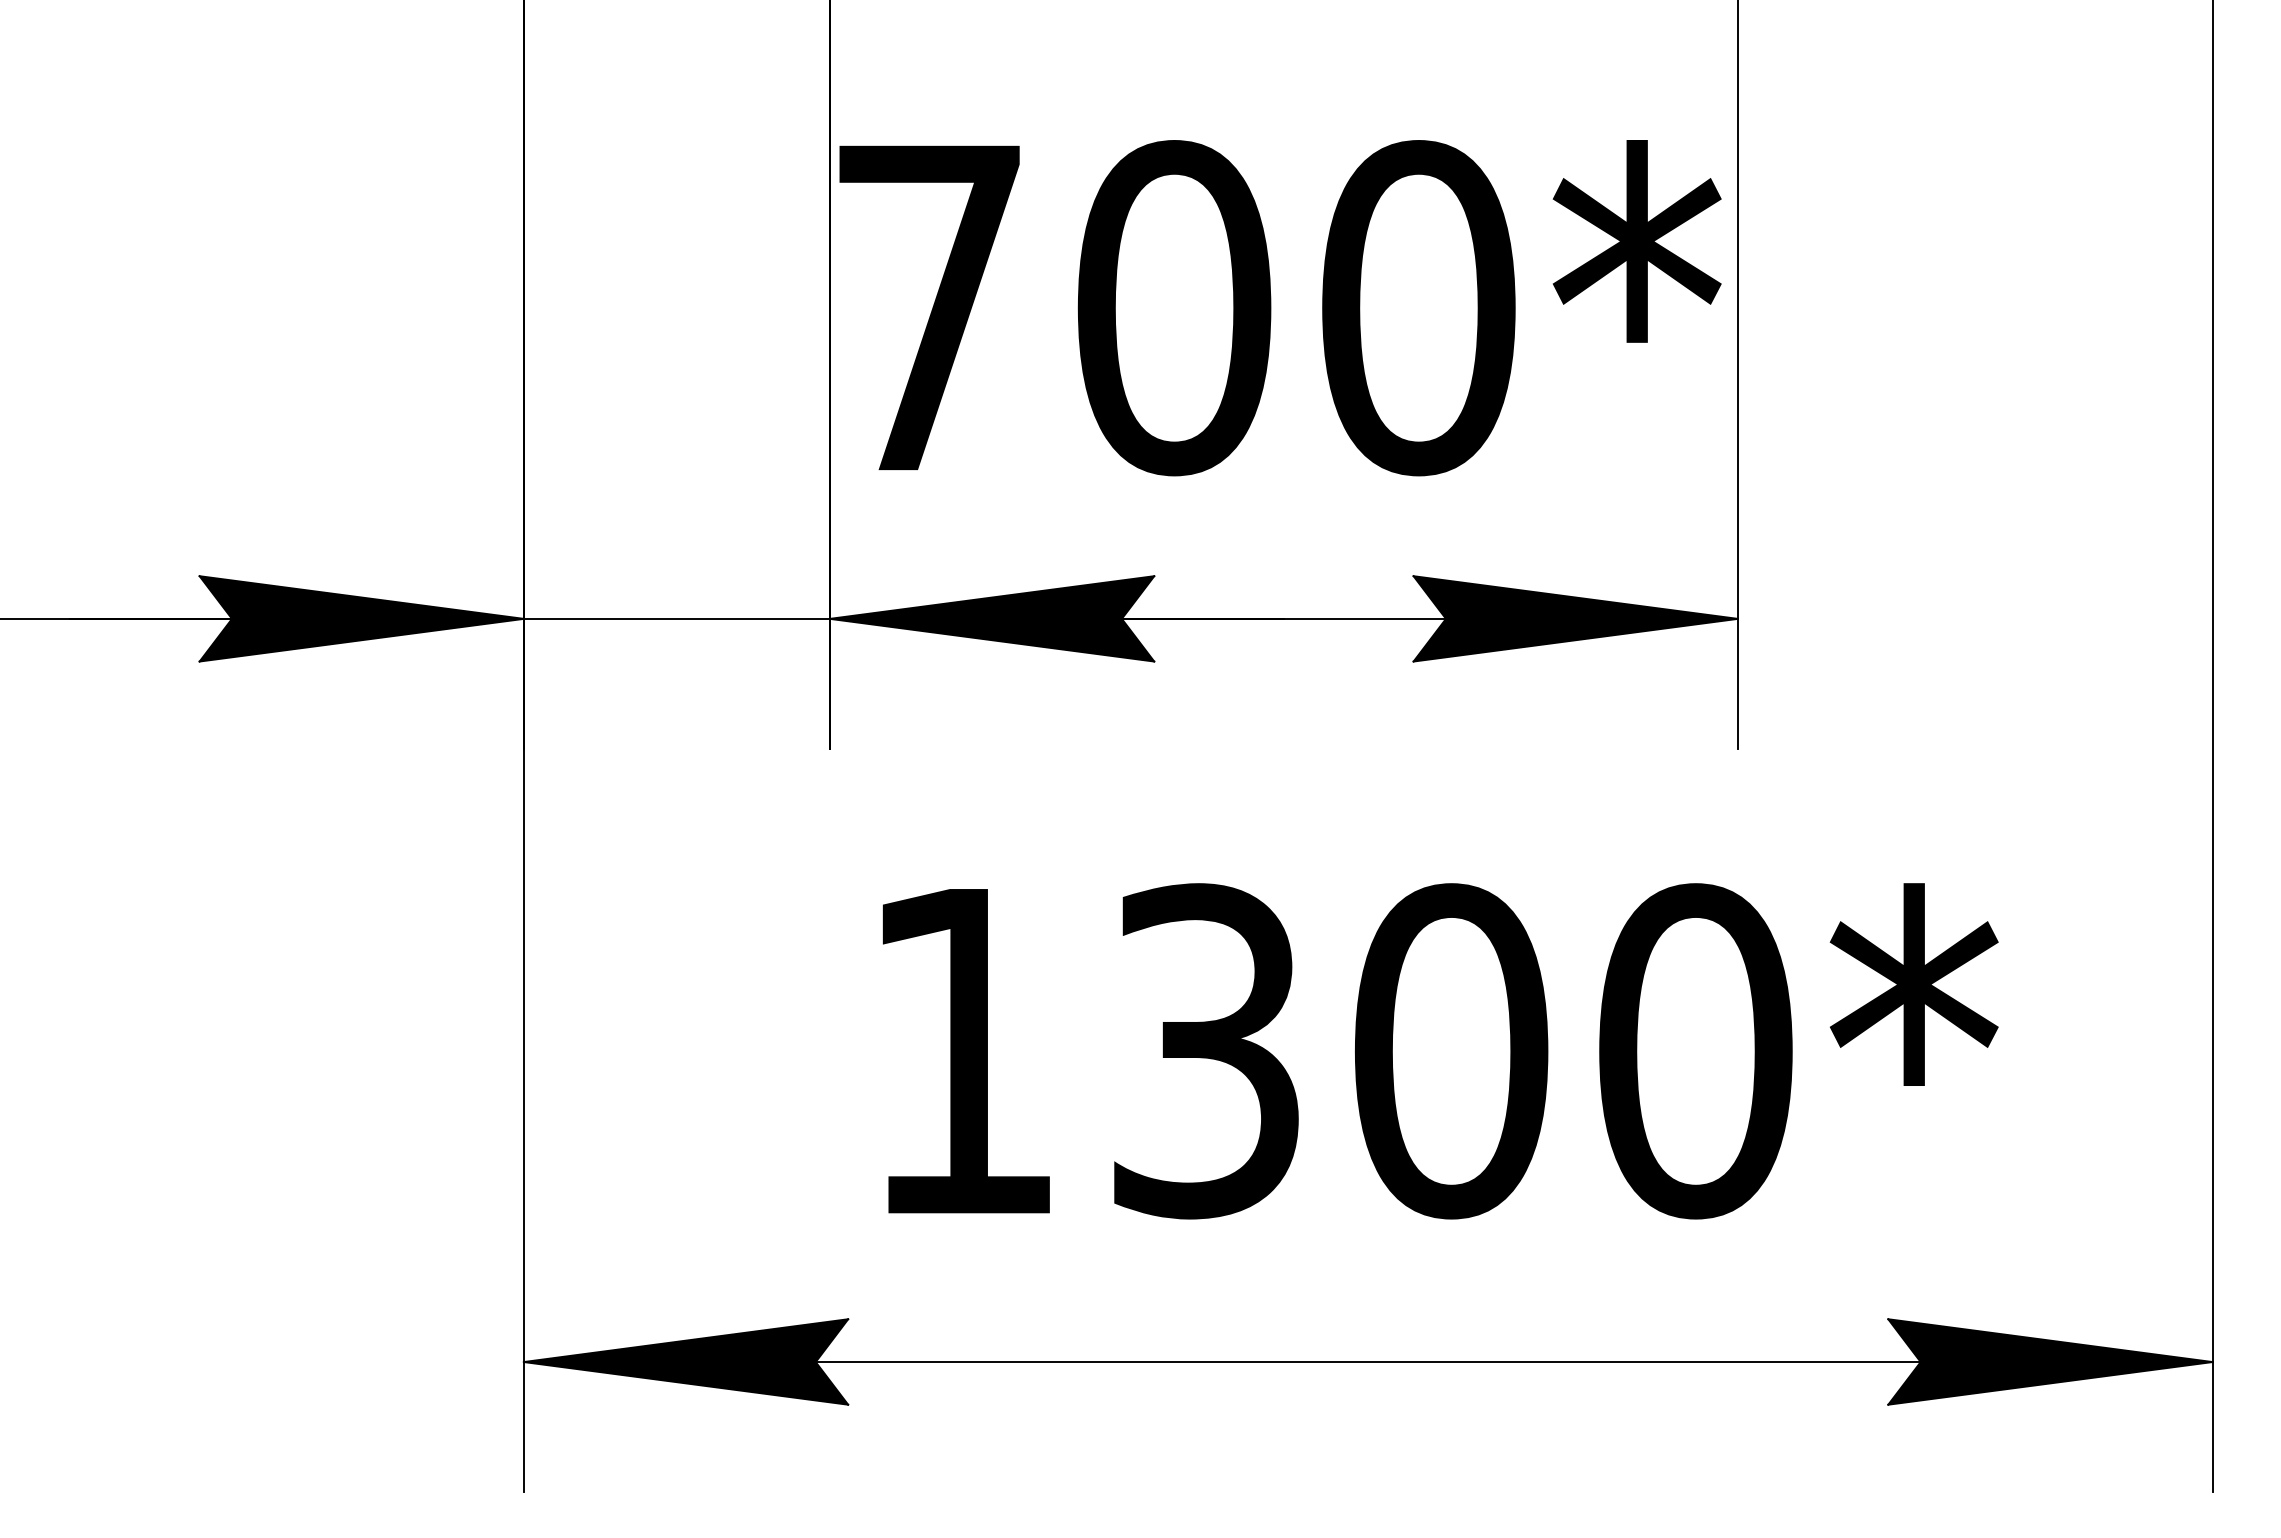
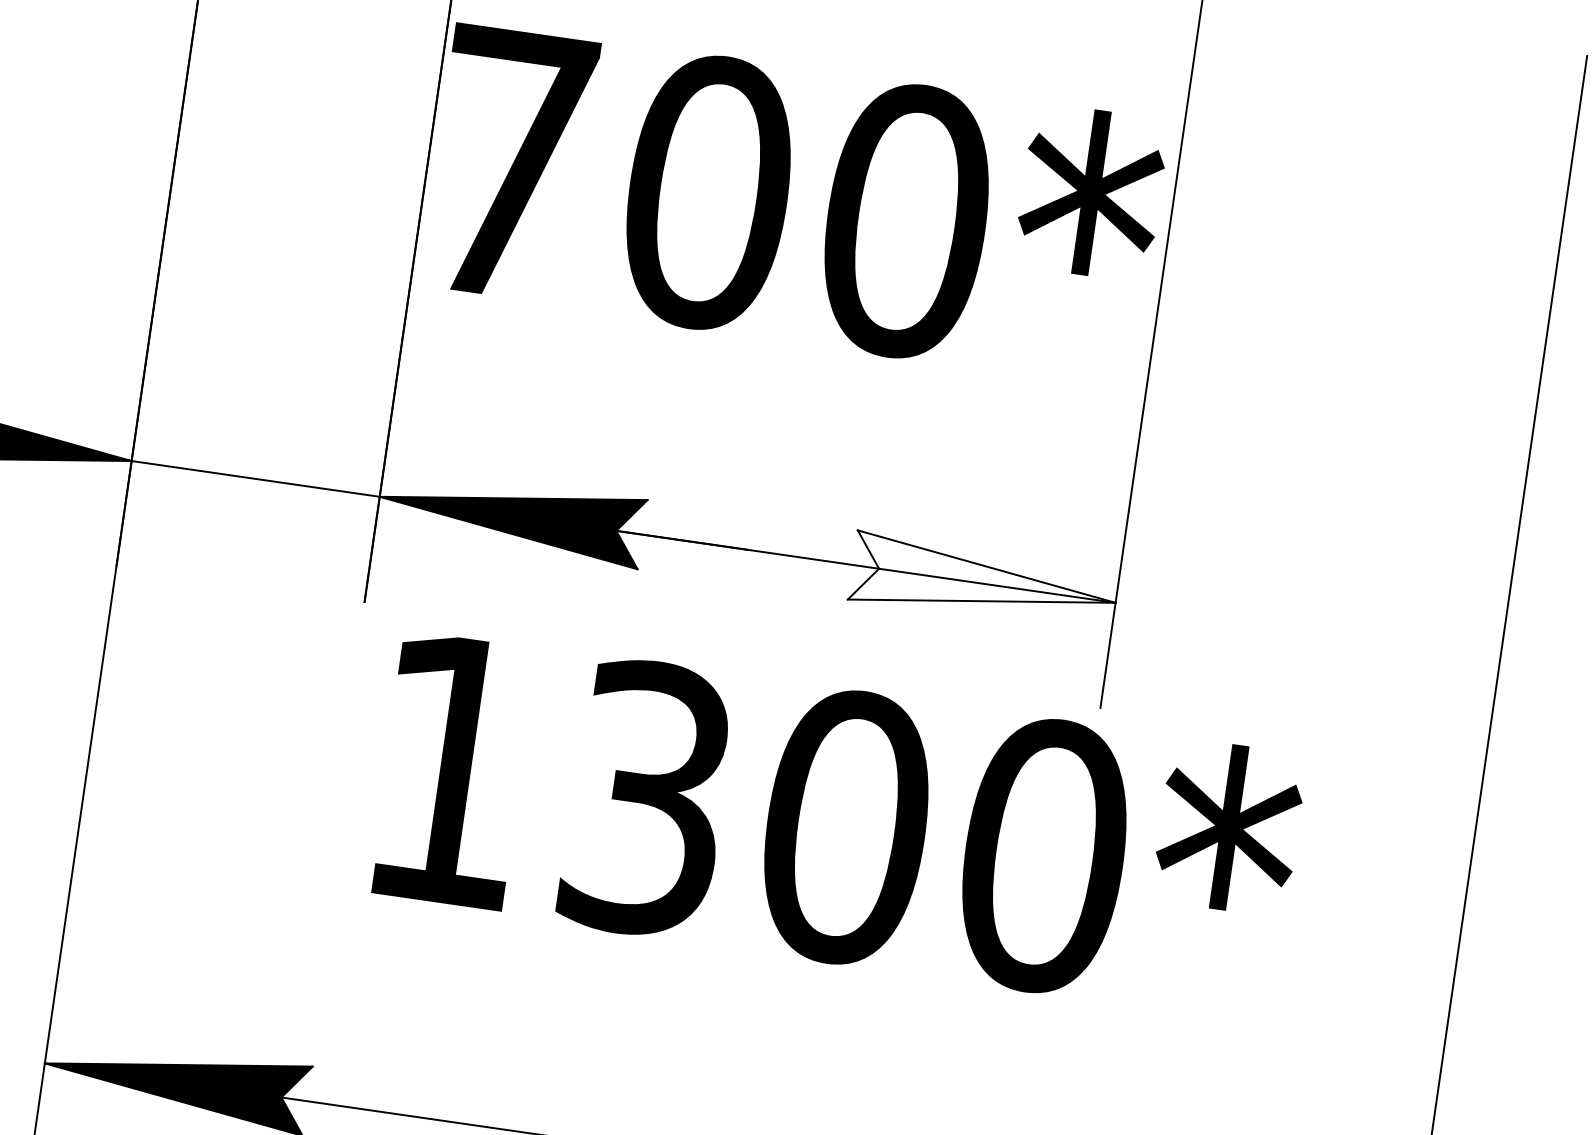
text: (1280, 308) -> (794, 205), moved
fill: (1575, 618) -> (984, 583), removed
text: (1440, 1051) -> (837, 826), moved

